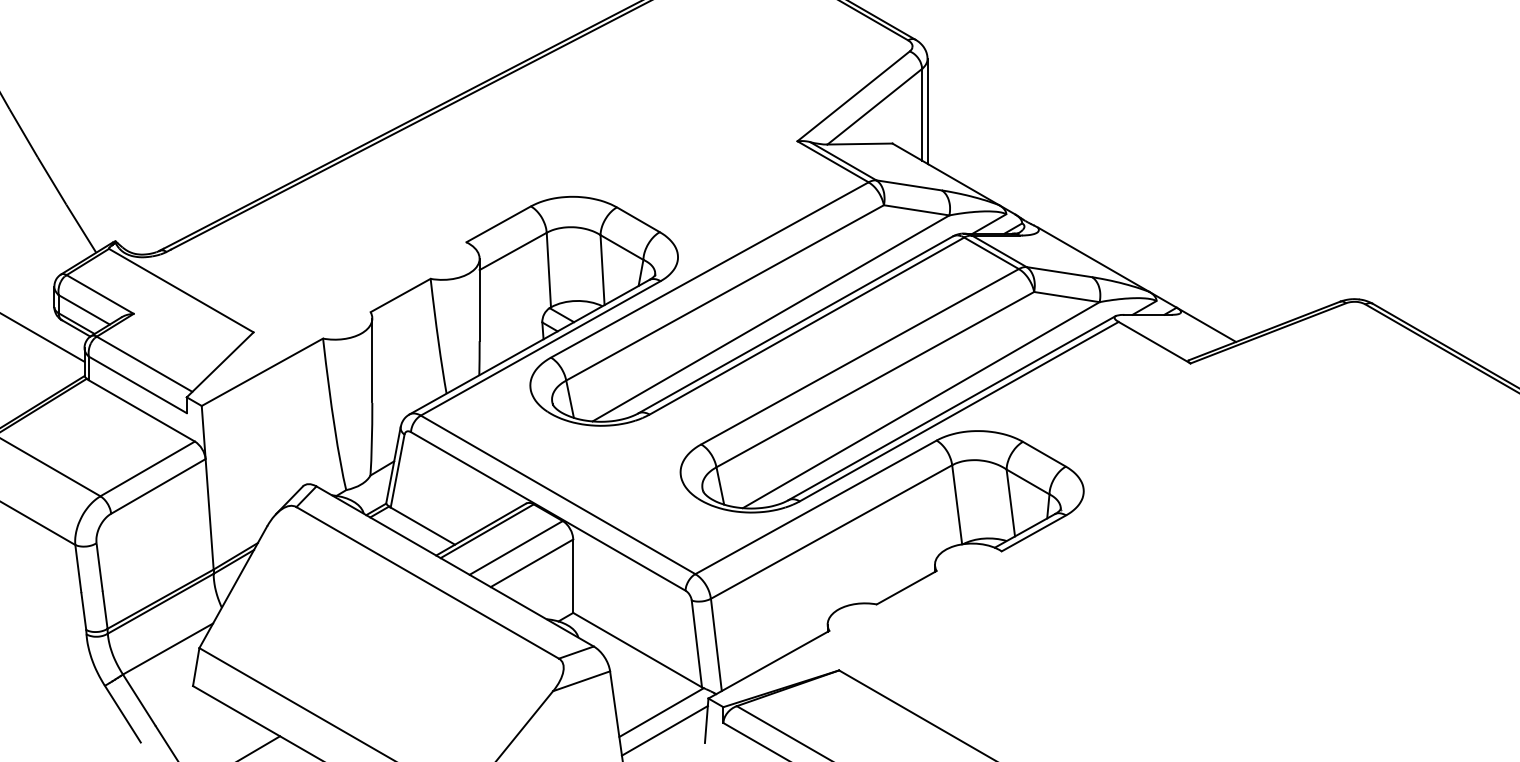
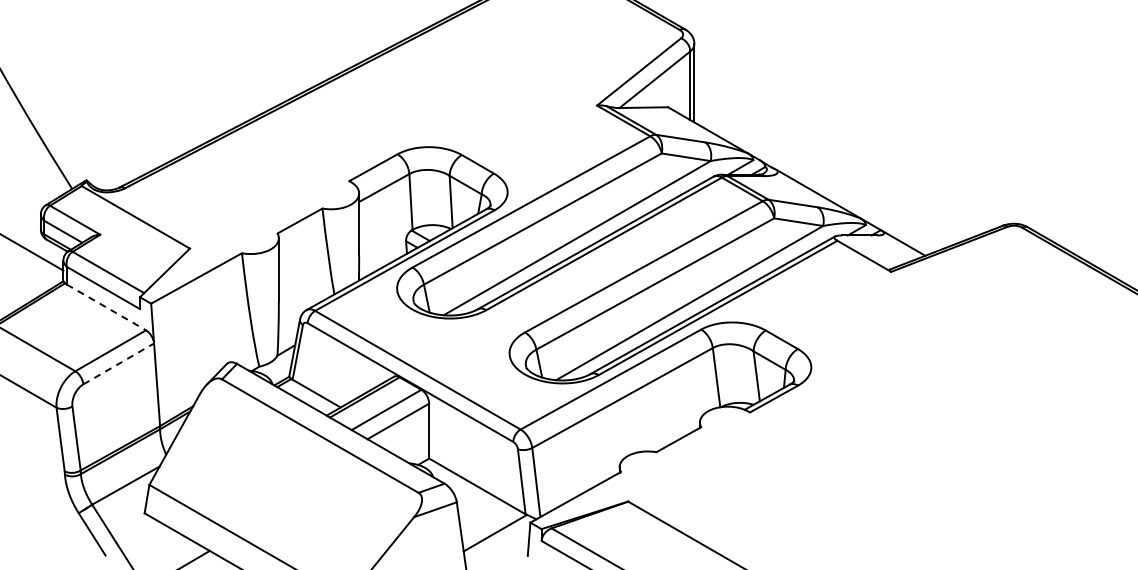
line: (142, 411) -> (106, 307), solid -> dashed
line: (158, 485) -> (118, 363), solid -> dashed
line: (664, 730) -> (497, 546), removed

